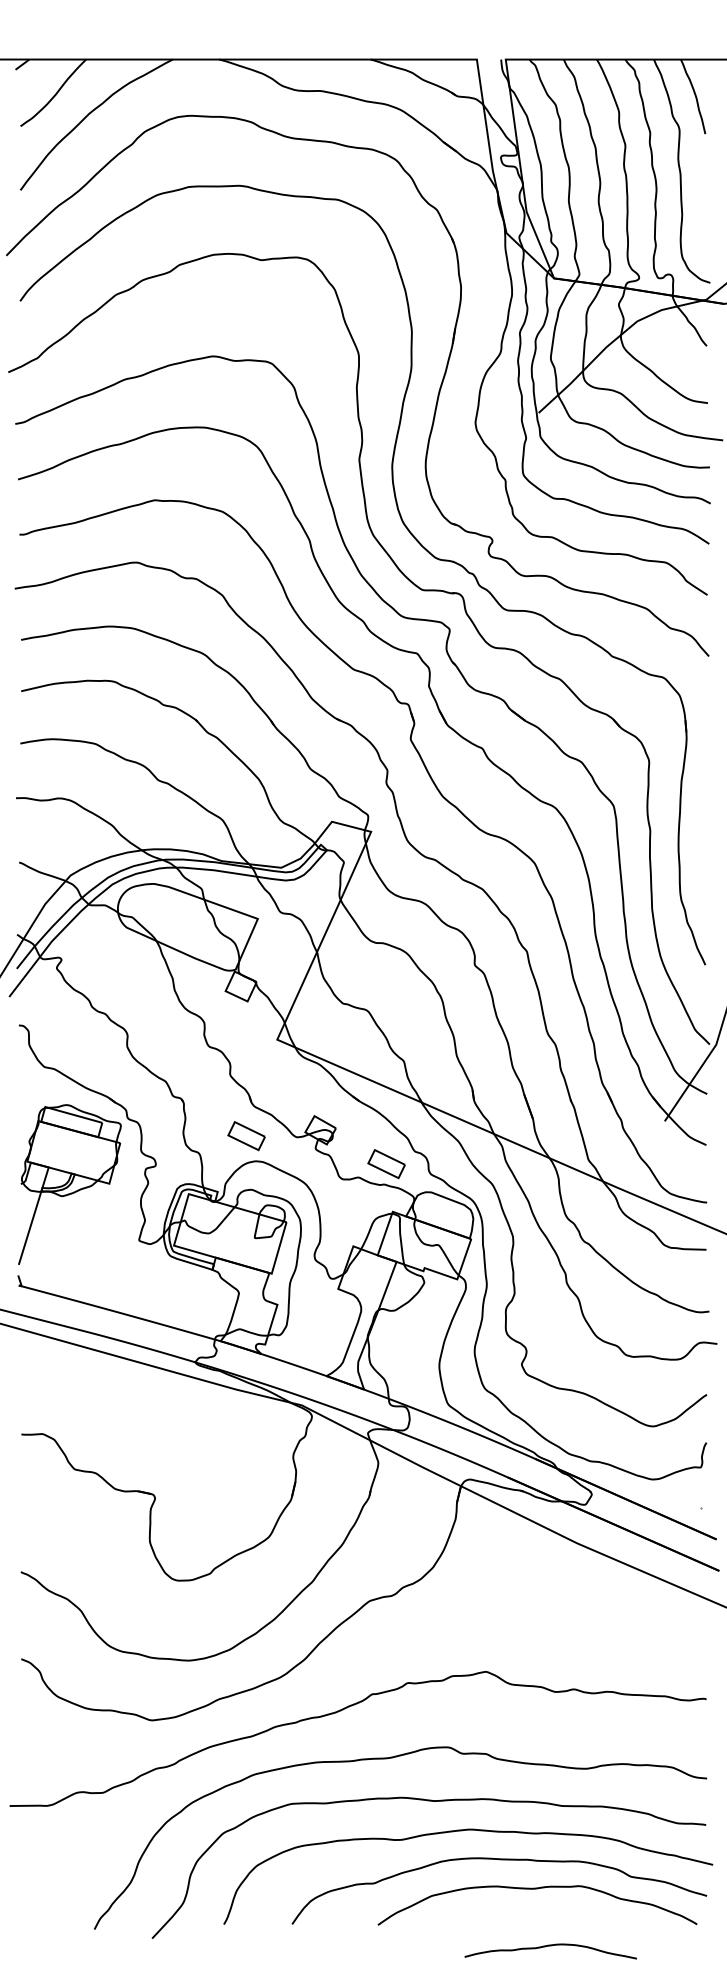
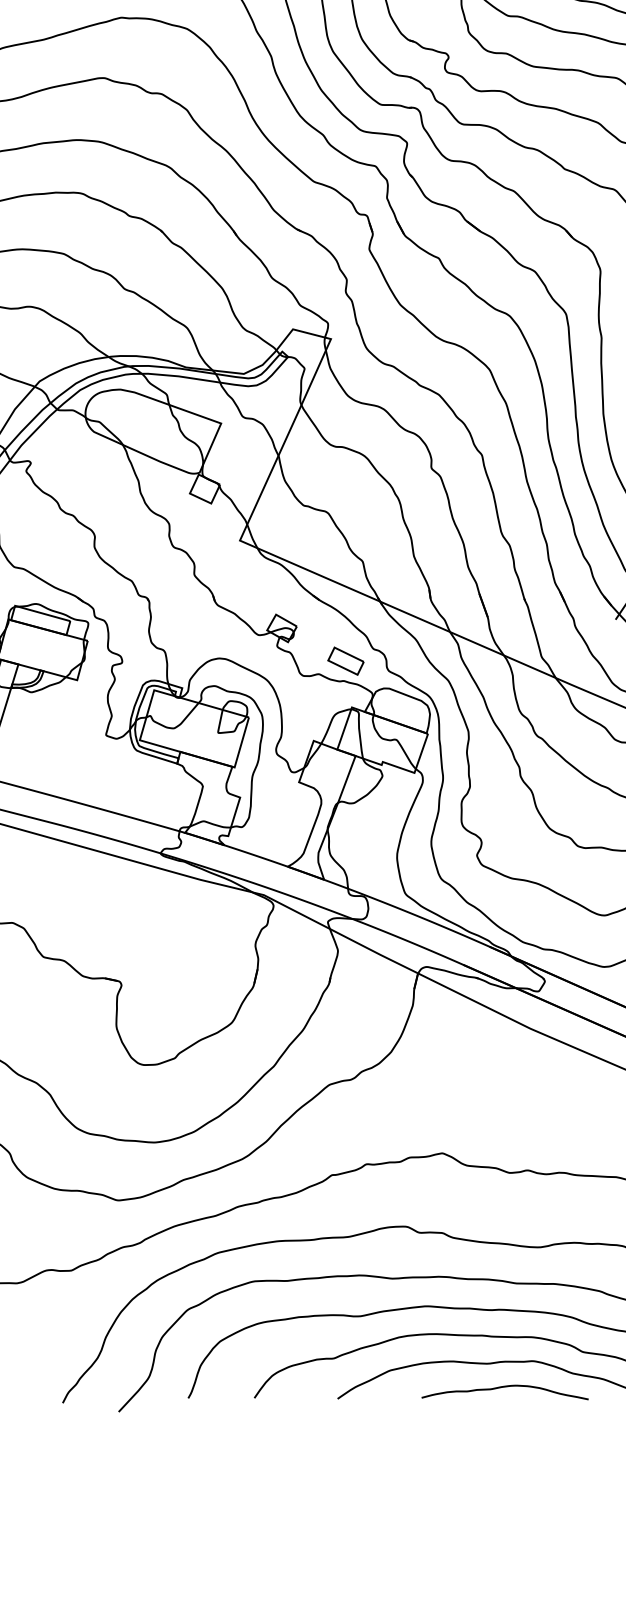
part: (246, 1136) -> (210, 634), removed
curve: (550, 1946) -> (504, 1387), moved

